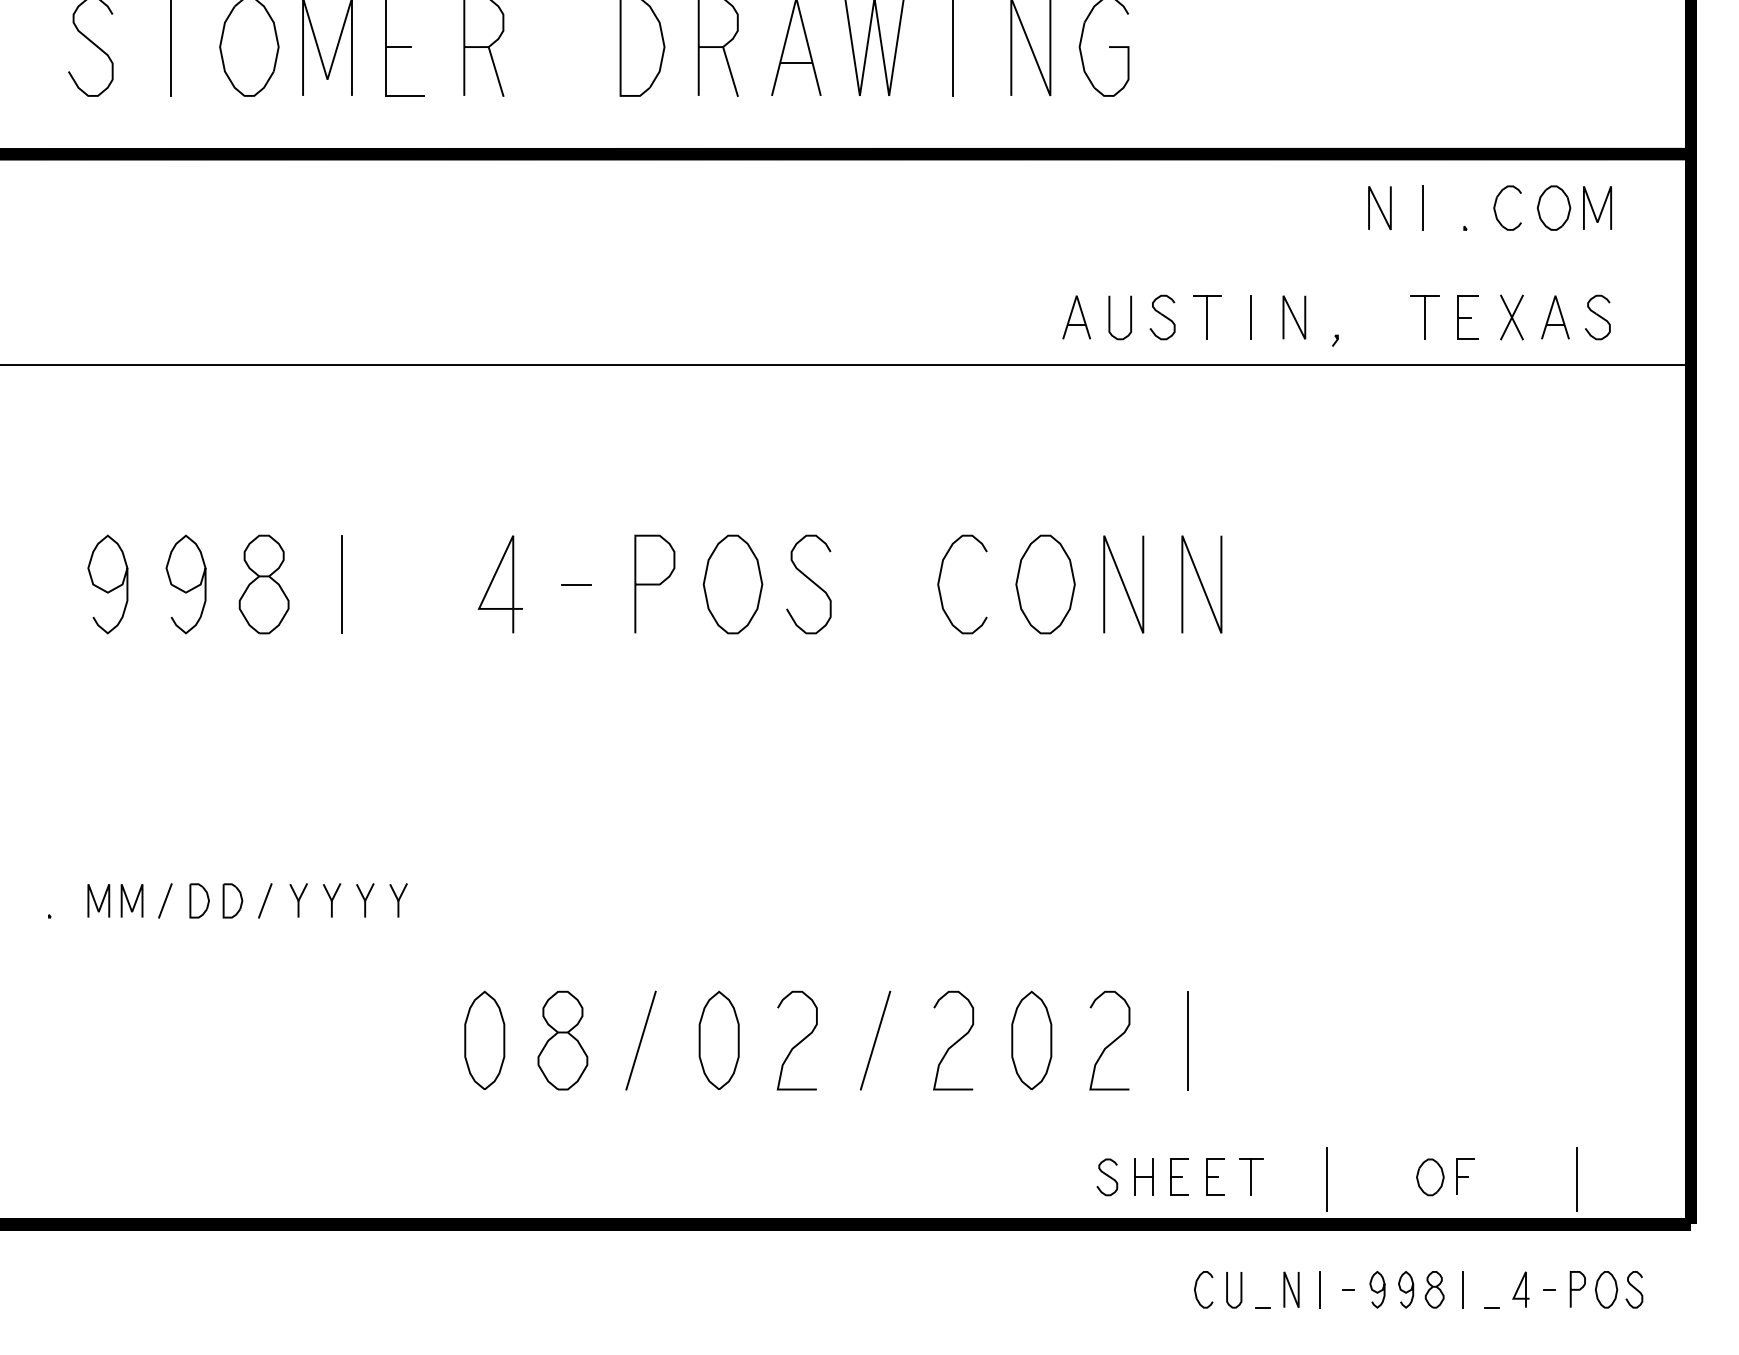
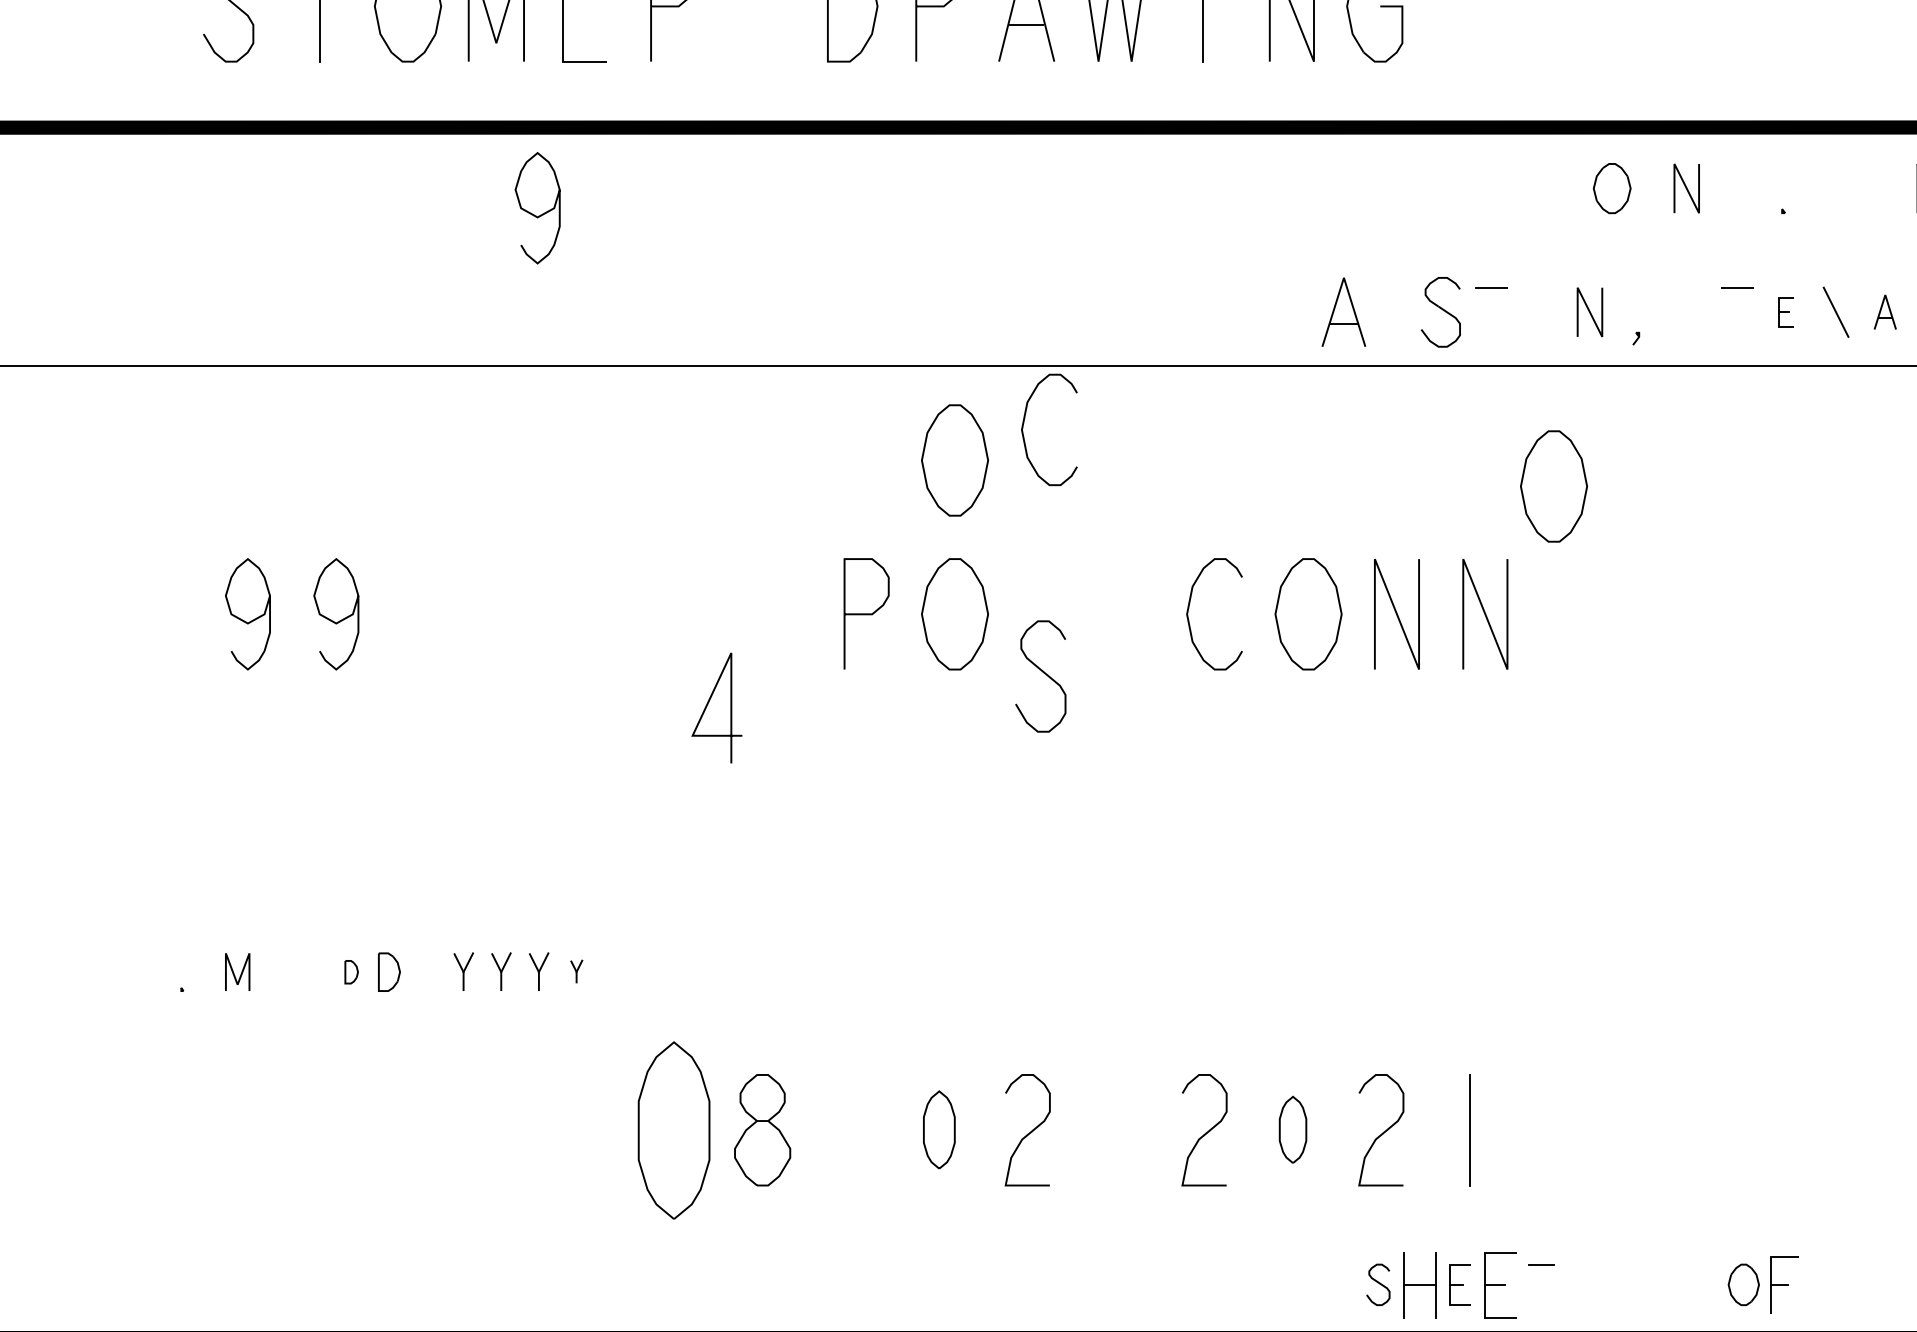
line: (398, 47) -> (576, 6), removed
line: (495, 71) -> (686, 34), removed
line: (730, 71) -> (952, 34), removed
part: (1496, 203) -> (1818, 183), removed
line: (1423, 207) -> (1736, 187), removed
part: (1553, 207) -> (1611, 187), moved
curve: (360, 230) -> (533, 213), added
part: (1076, 317) -> (1343, 312), size x1.4
curve: (1110, 317) -> (1381, 312), removed
part: (1162, 317) -> (1440, 312), size x1.4
line: (1207, 317) -> (1491, 312), removed
line: (1250, 317) -> (1540, 312), removed
line: (1424, 317) -> (1737, 312), removed
part: (1467, 317) -> (1785, 312), size x0.6
line: (1511, 317) -> (1835, 312), removed
part: (1555, 317) -> (1885, 312), size x0.7
curve: (794, 416) -> (1024, 424), added
part: (732, 448) -> (954, 460), added
part: (1262, 471) -> (1553, 486), added
line: (493, 580) -> (708, 703), moved
curve: (810, 581) -> (1042, 673), moved
part: (263, 584) -> (423, 614), removed
line: (342, 584) -> (513, 614), removed
line: (576, 584) -> (777, 614), removed
line: (165, 900) -> (313, 971), removed
part: (199, 900) -> (351, 971), size x0.6
line: (265, 900) -> (426, 971), removed
part: (398, 900) -> (576, 971), size x0.6
line: (129, 901) -> (272, 972), removed
part: (484, 1039) -> (673, 1128), size x1.6
part: (718, 1039) -> (938, 1128), size x0.7
part: (1031, 1039) -> (1292, 1128), size x0.6
line: (640, 1040) -> (850, 1130), removed
line: (875, 1040) -> (1116, 1130), removed
part: (1143, 1176) -> (1419, 1283), size x1.6
part: (1215, 1176) -> (1500, 1283), size x1.6
part: (1465, 1176) -> (1783, 1283), size x1.4
line: (1251, 1177) -> (1541, 1285), removed
line: (1326, 1179) -> (1626, 1287), removed
line: (1576, 1179) -> (1909, 1287), removed

